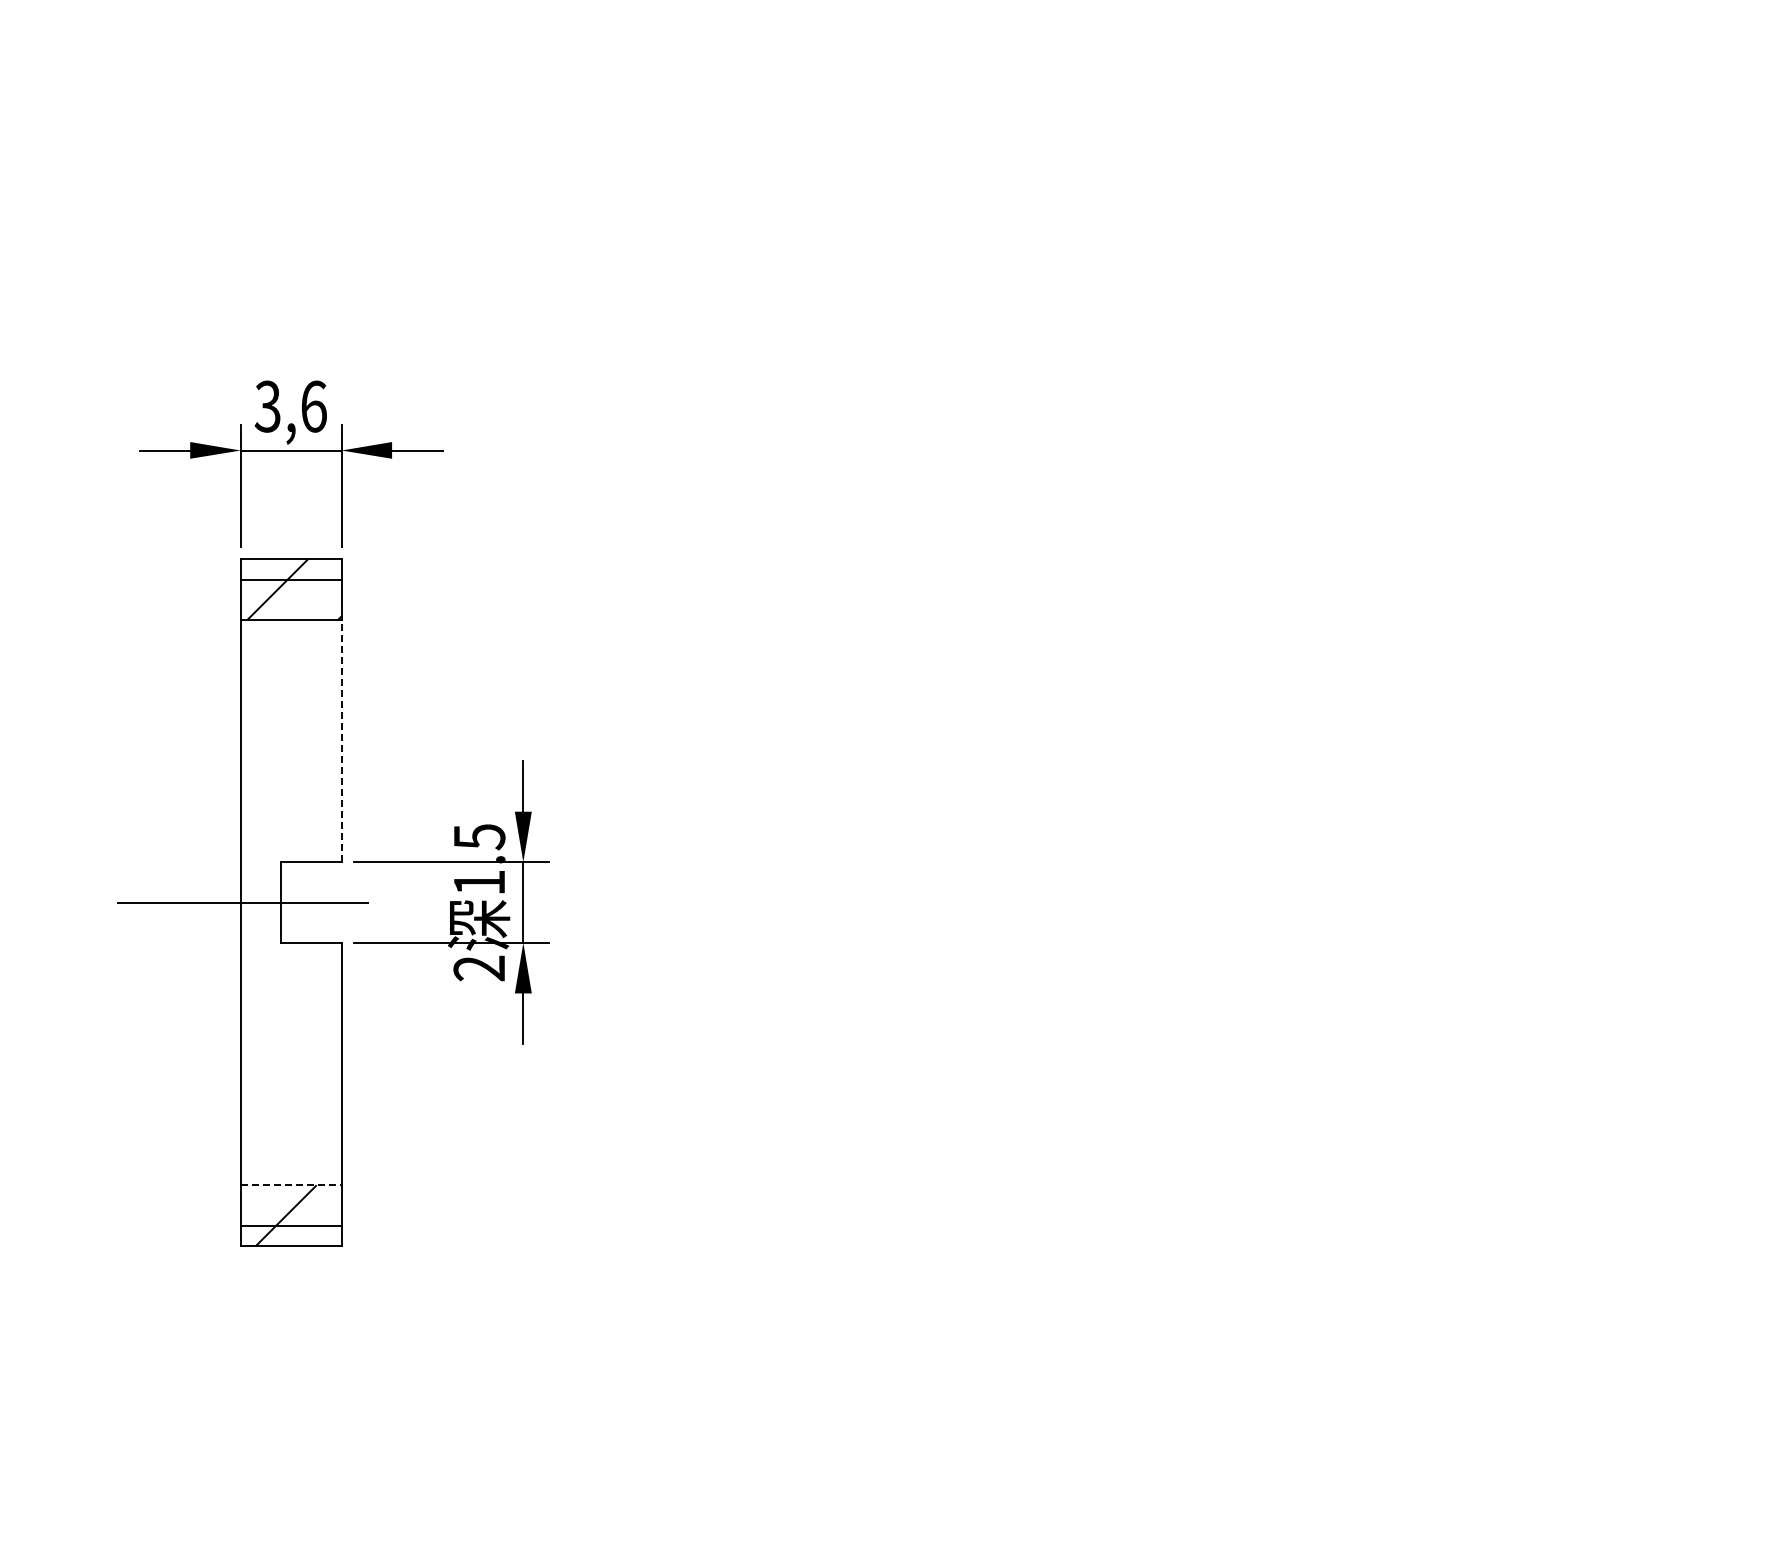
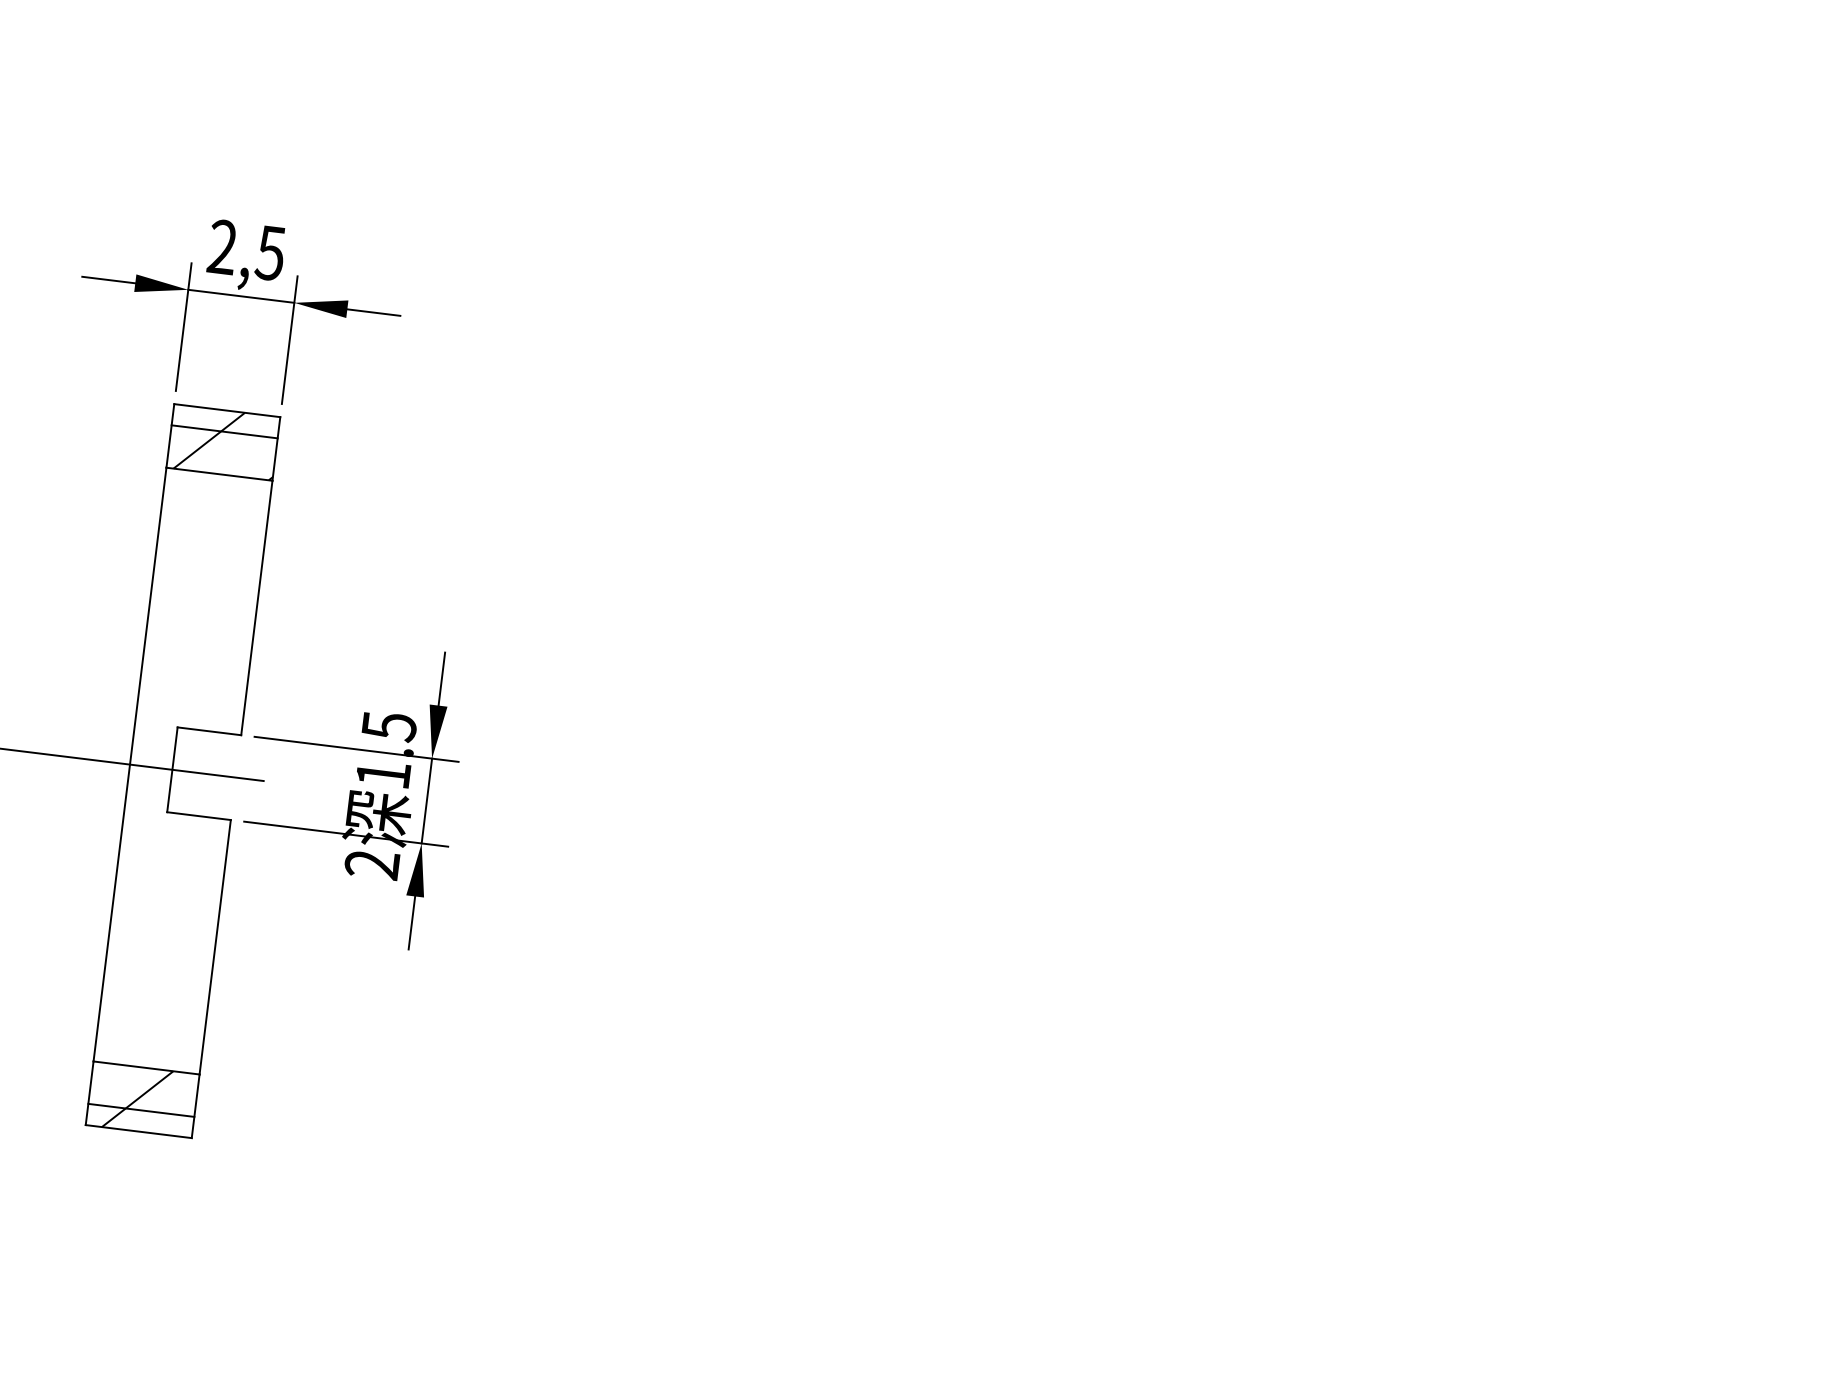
text: (290, 406) -> (246, 250), 3,6 -> 2,5
line: (341, 740) -> (256, 607), dashed -> solid
line: (291, 1185) -> (146, 1068), dashed -> solid

